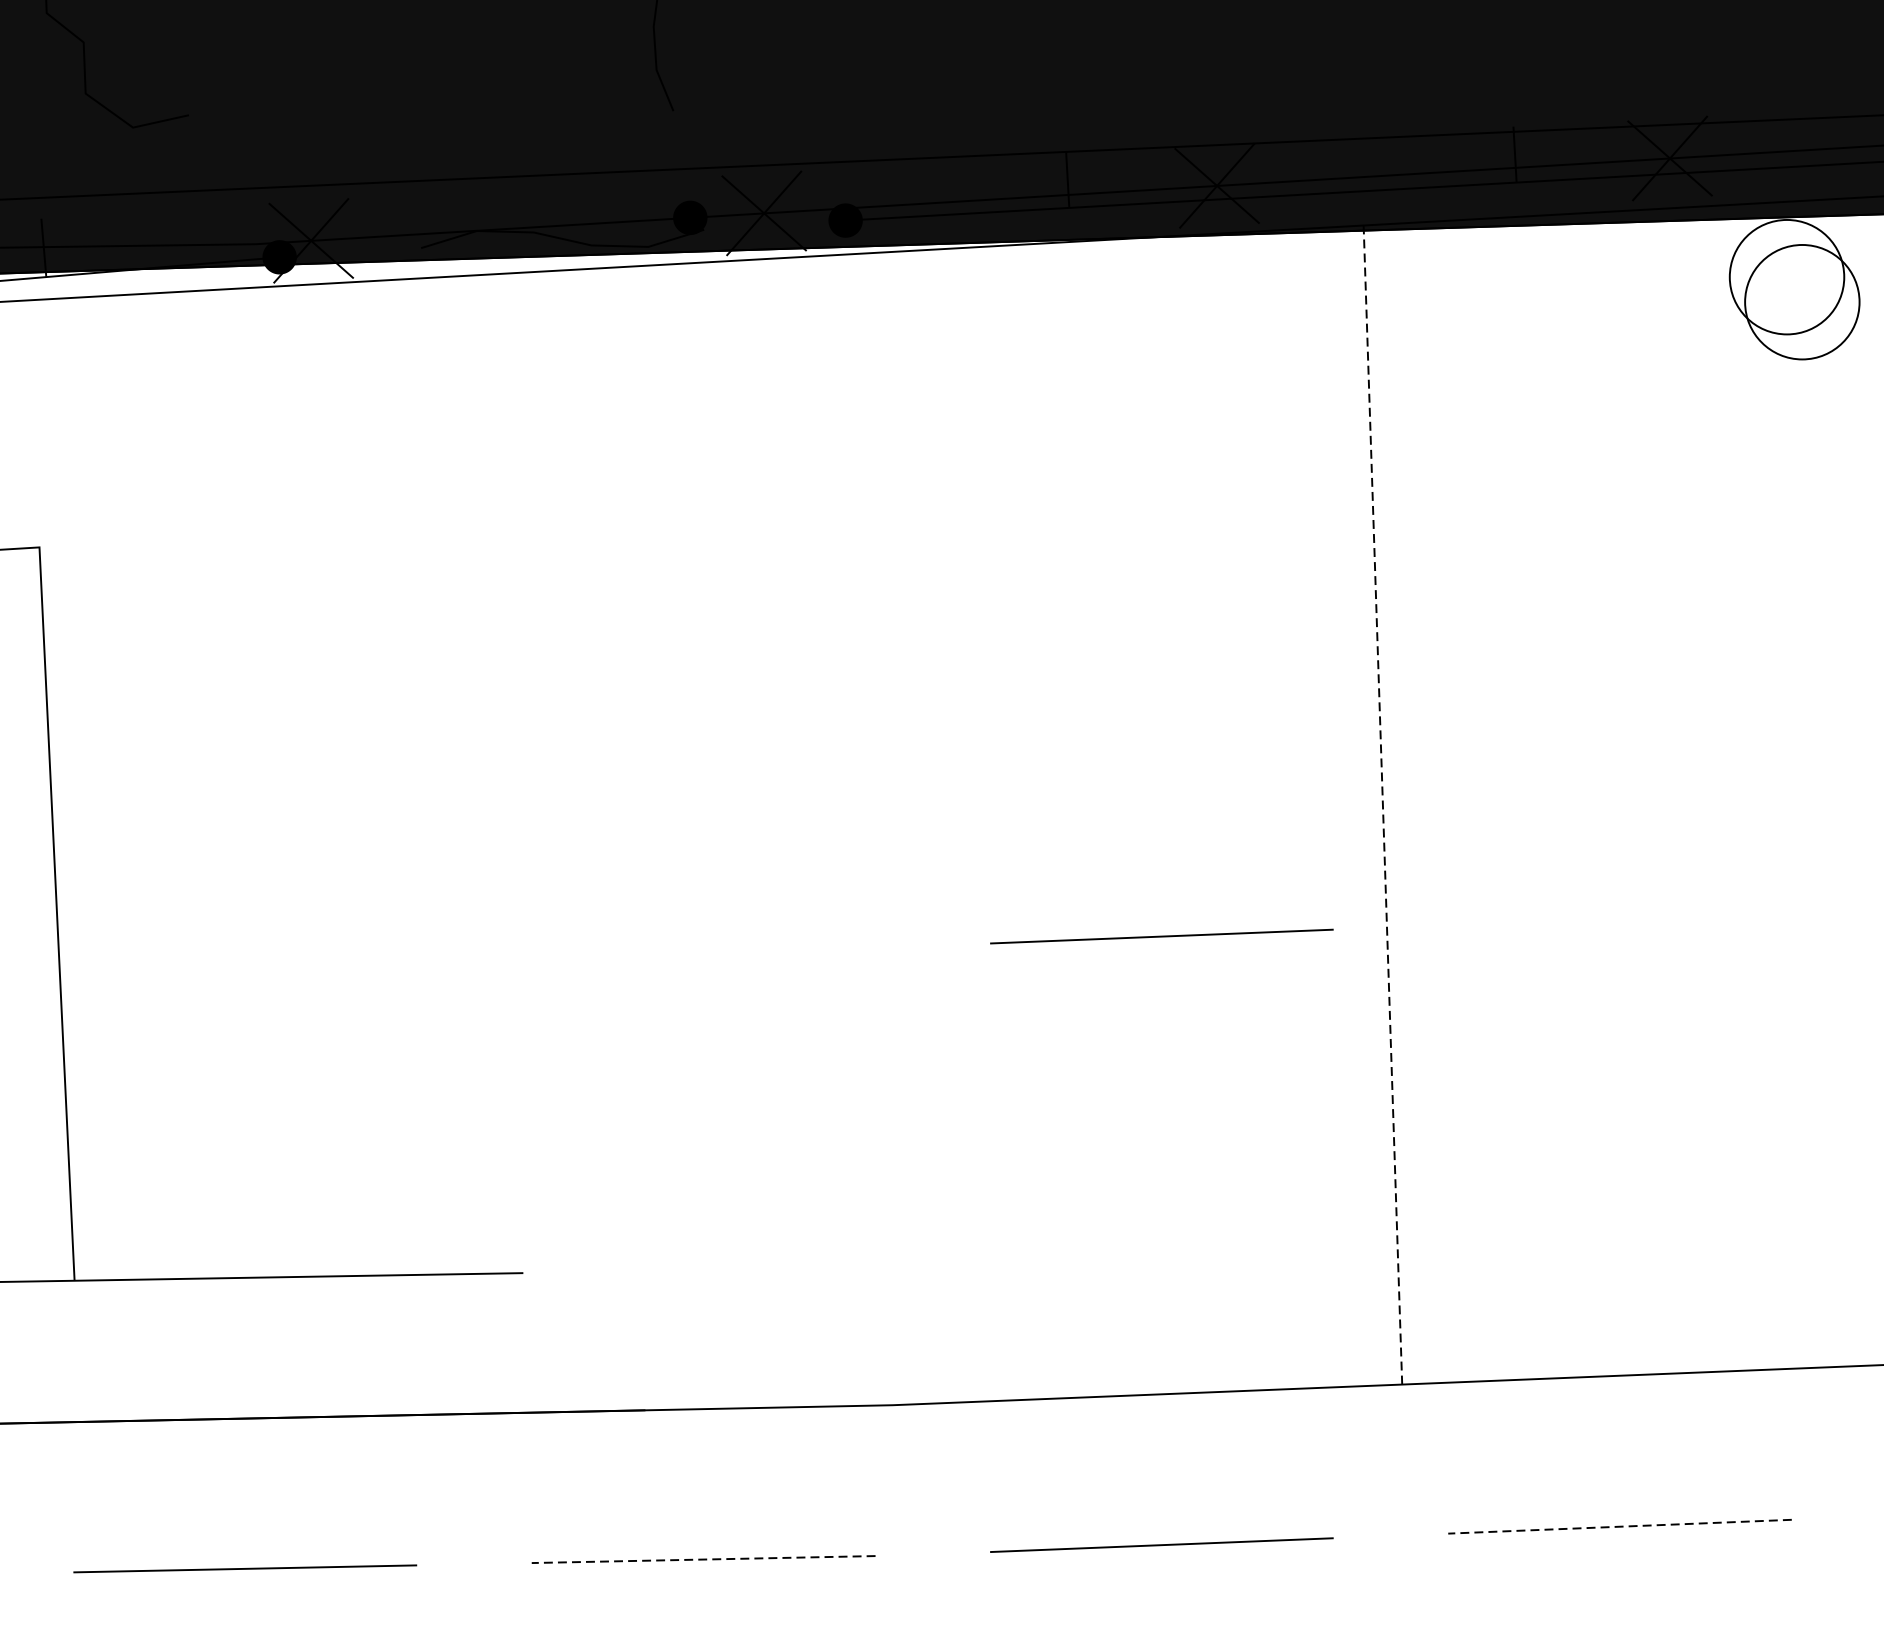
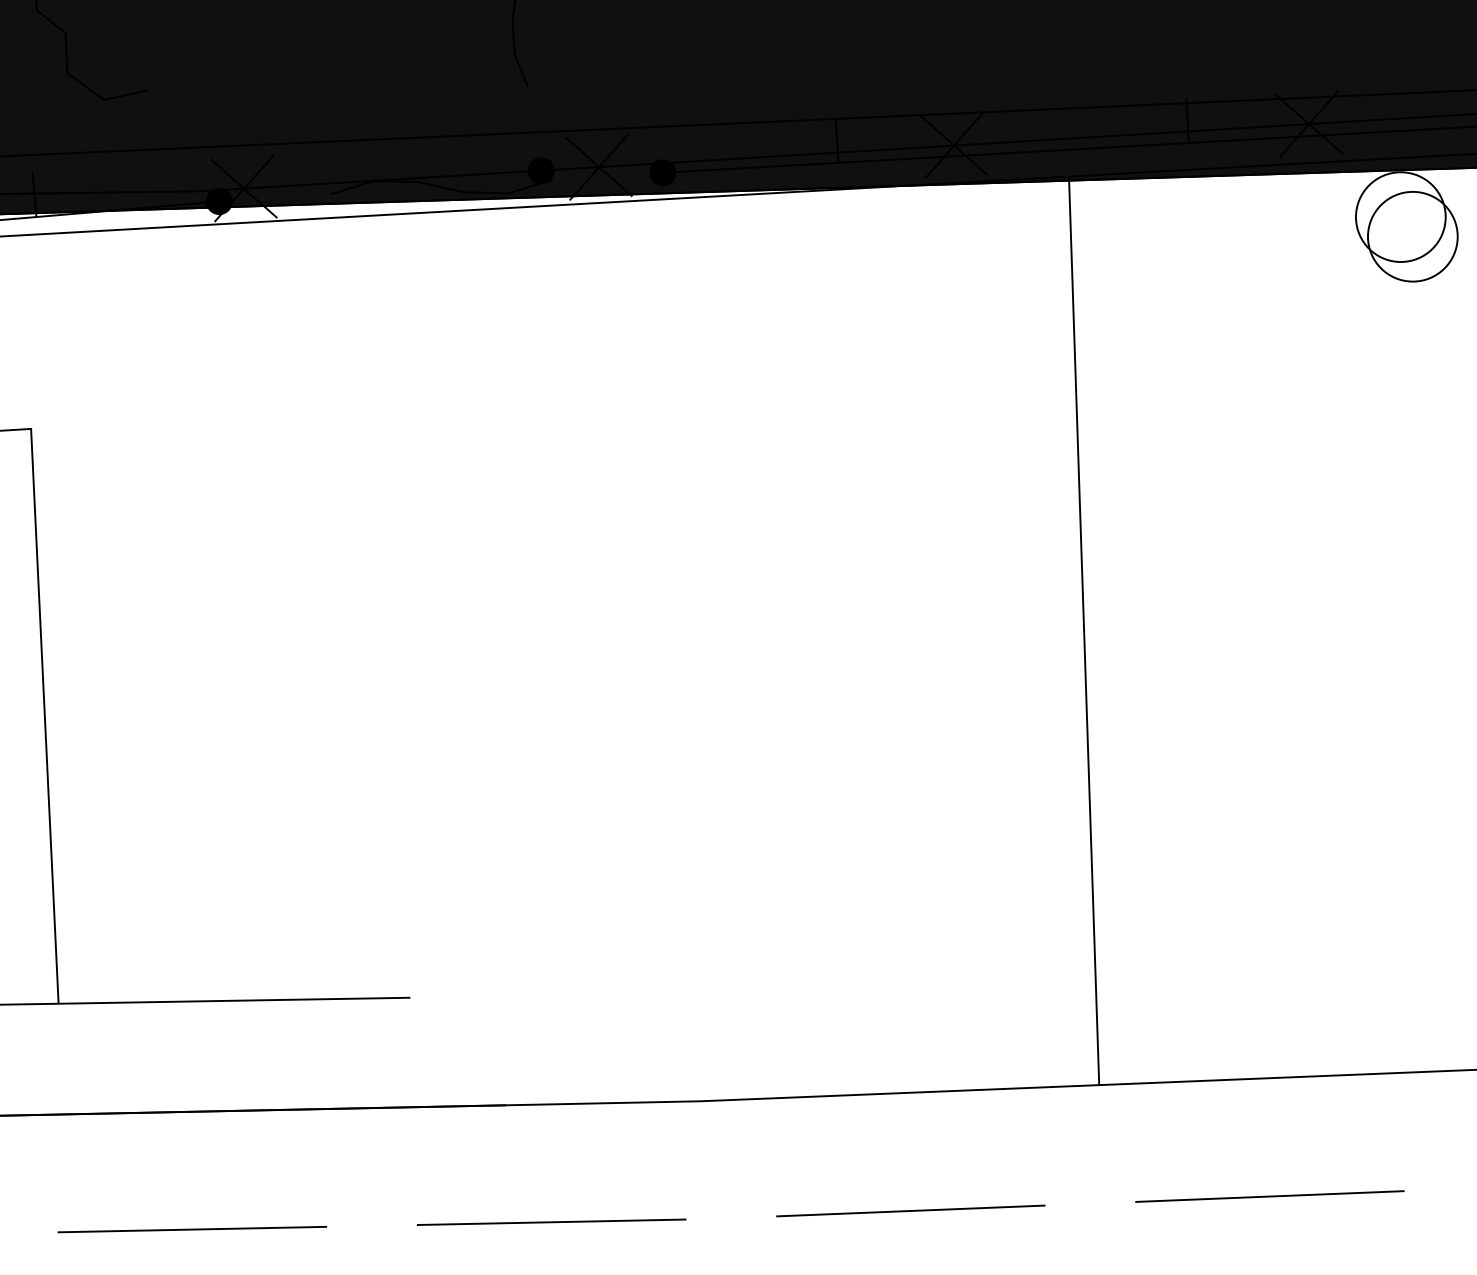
line: (1383, 804) -> (1084, 630), dashed -> solid
line: (1161, 935) -> (910, 733), removed
line: (1619, 1526) -> (1269, 1196), dashed -> solid
line: (703, 1559) -> (551, 1222), dashed -> solid

